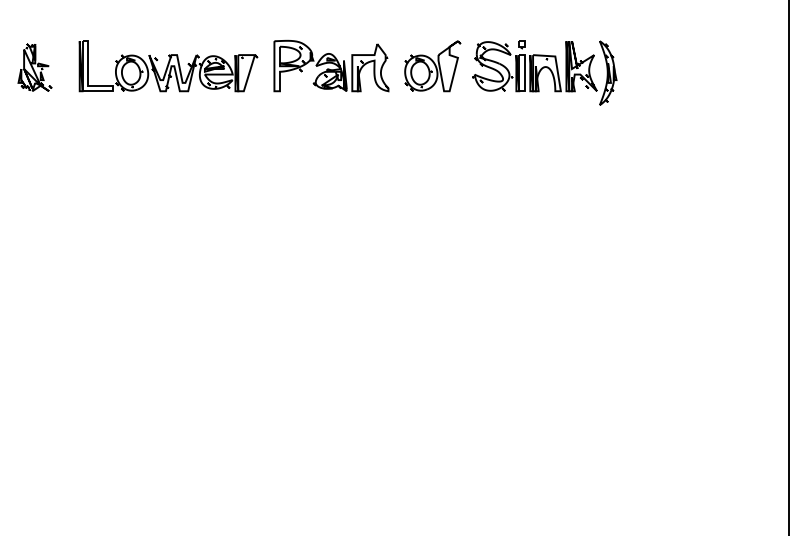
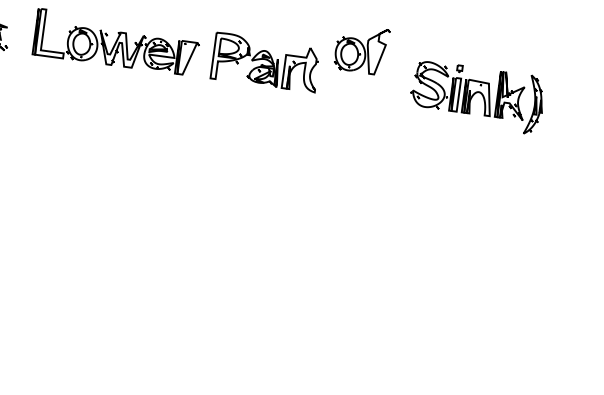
part: (432, 66) -> (361, 49), moved
part: (544, 72) -> (477, 96), moved

